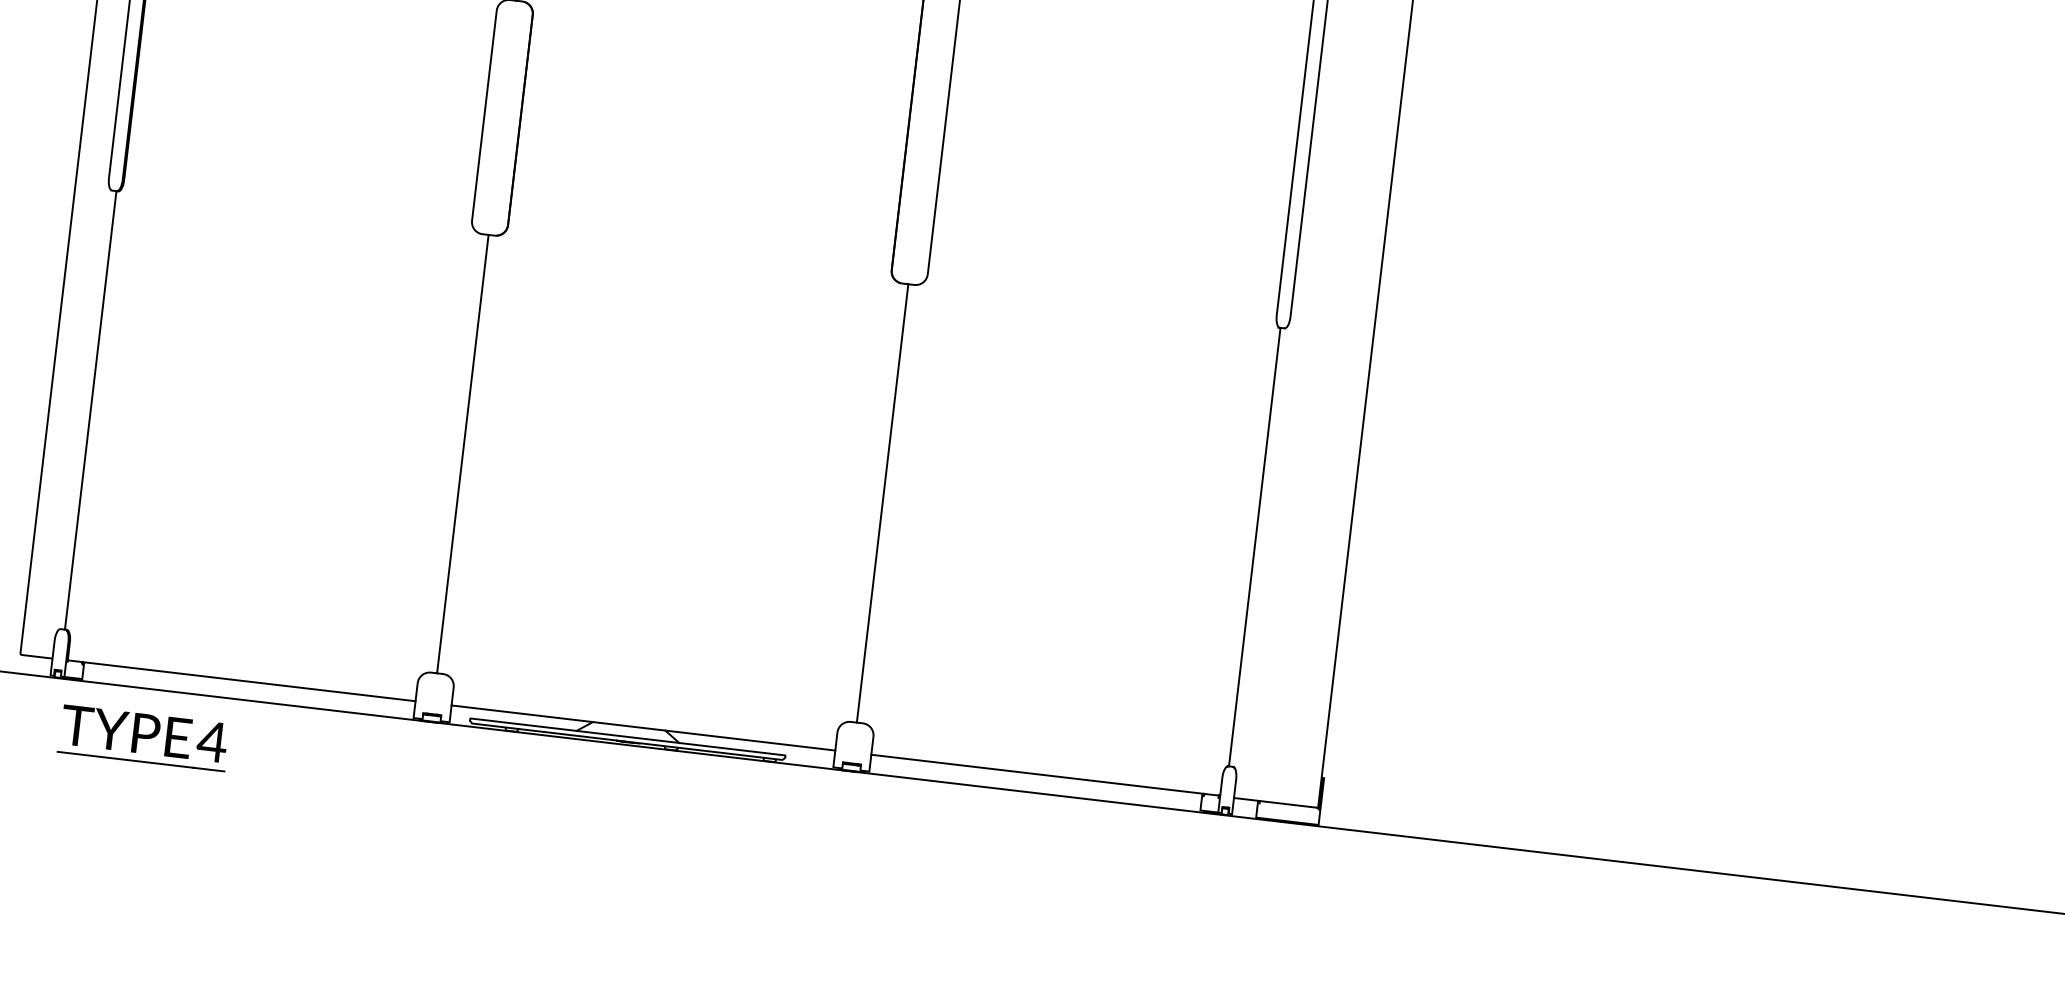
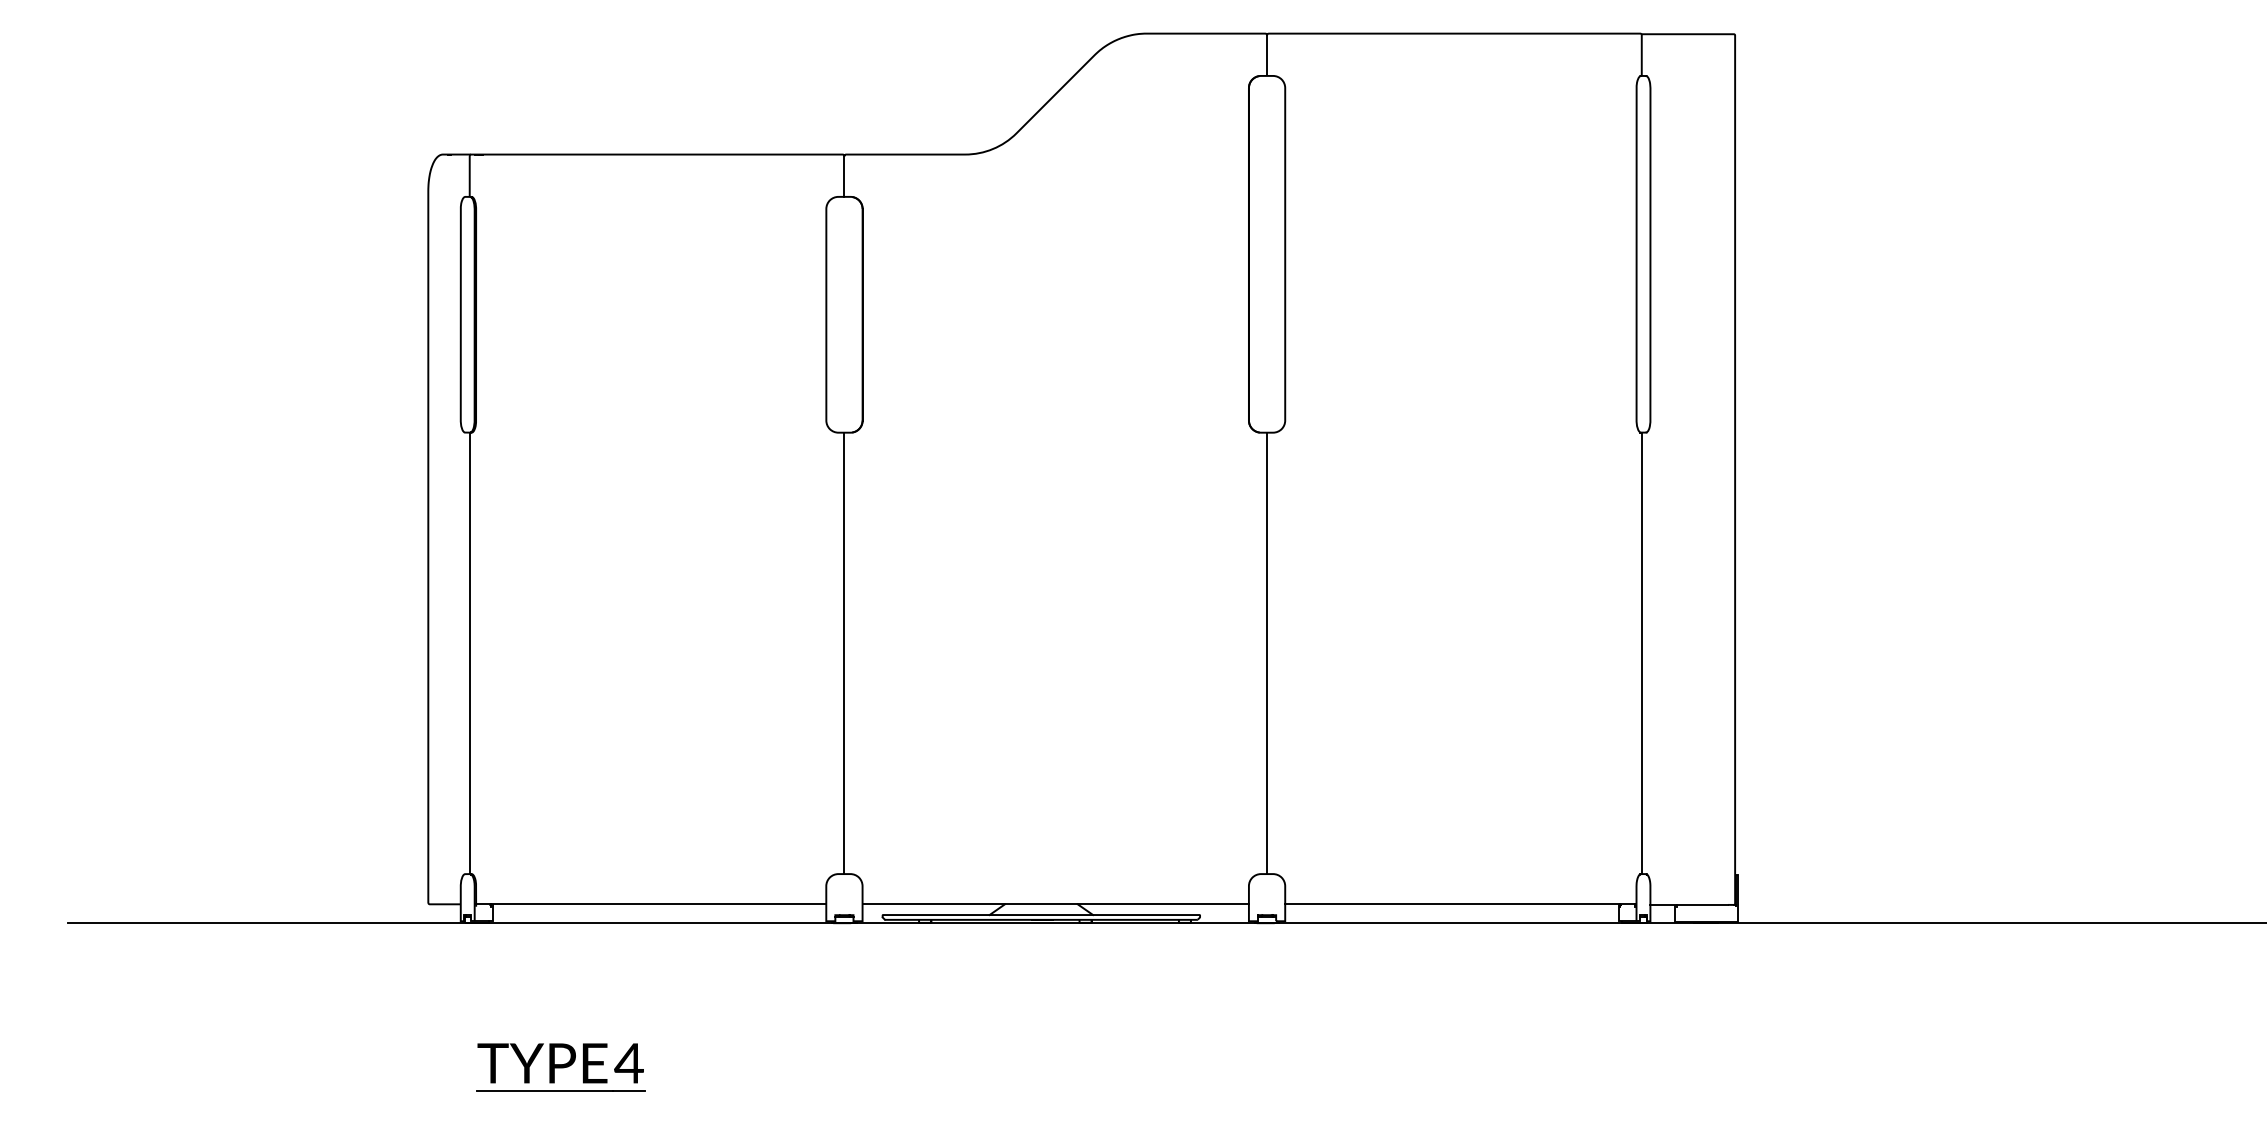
part: (143, 737) -> (560, 1067), moved

